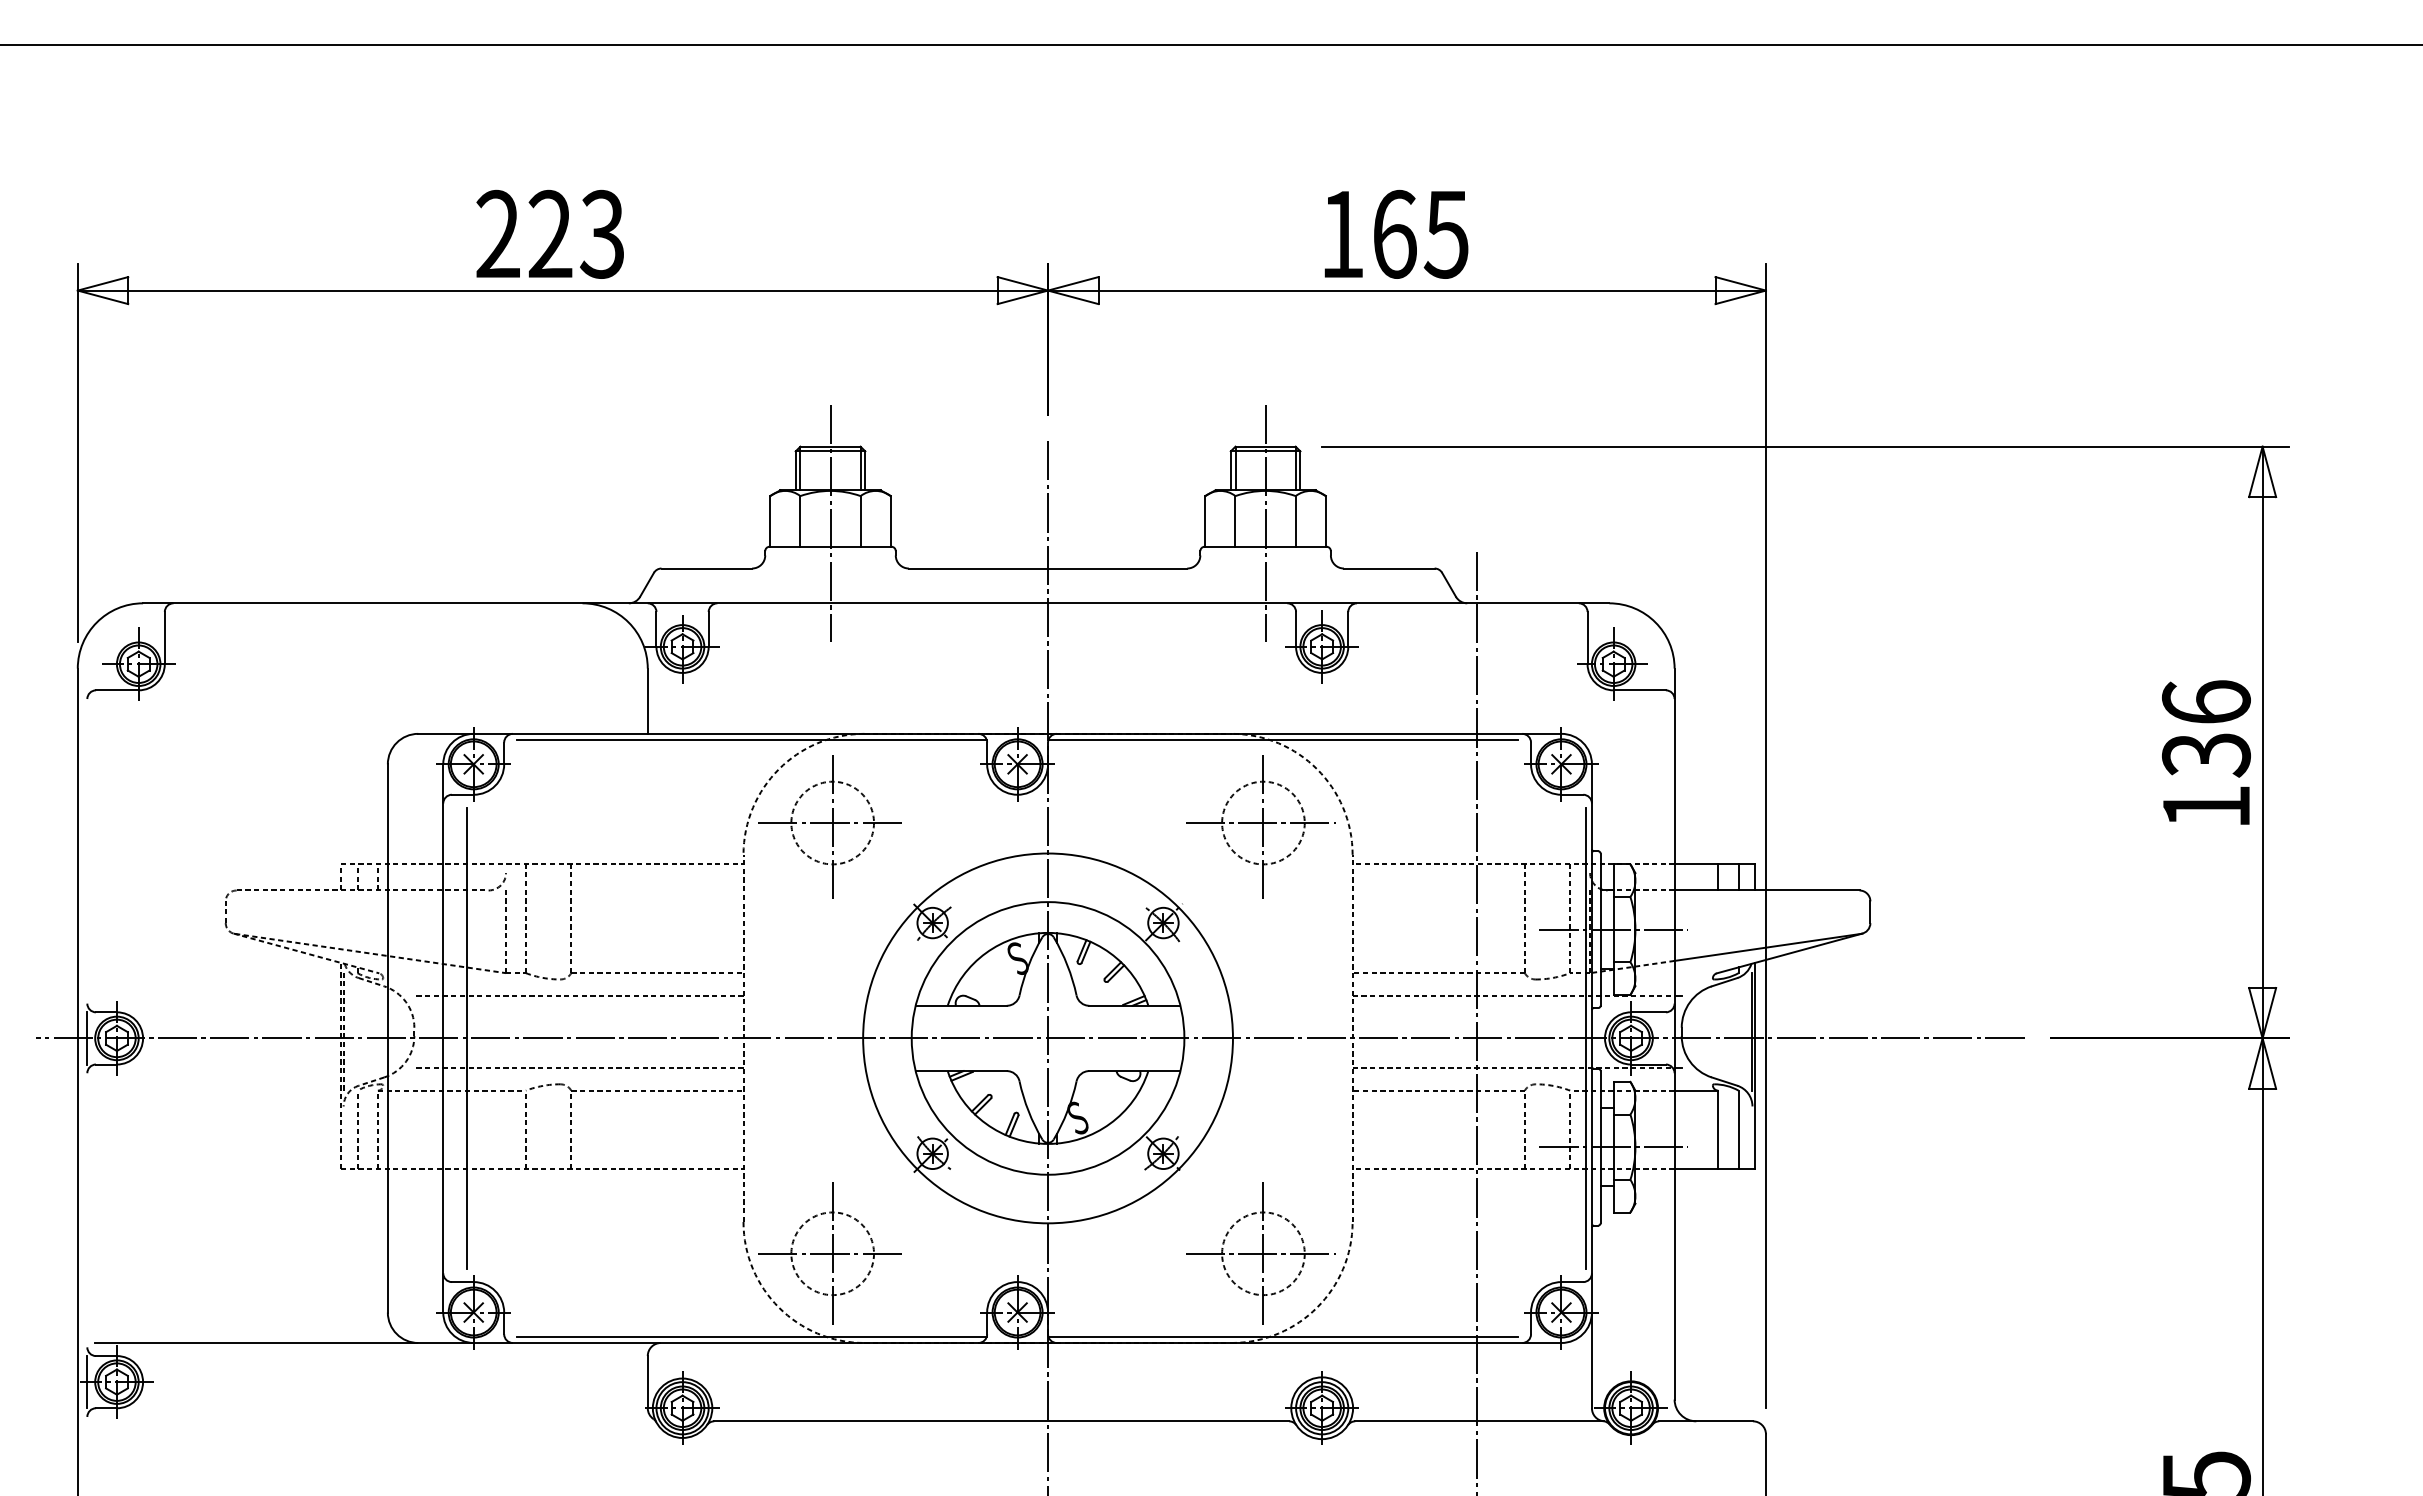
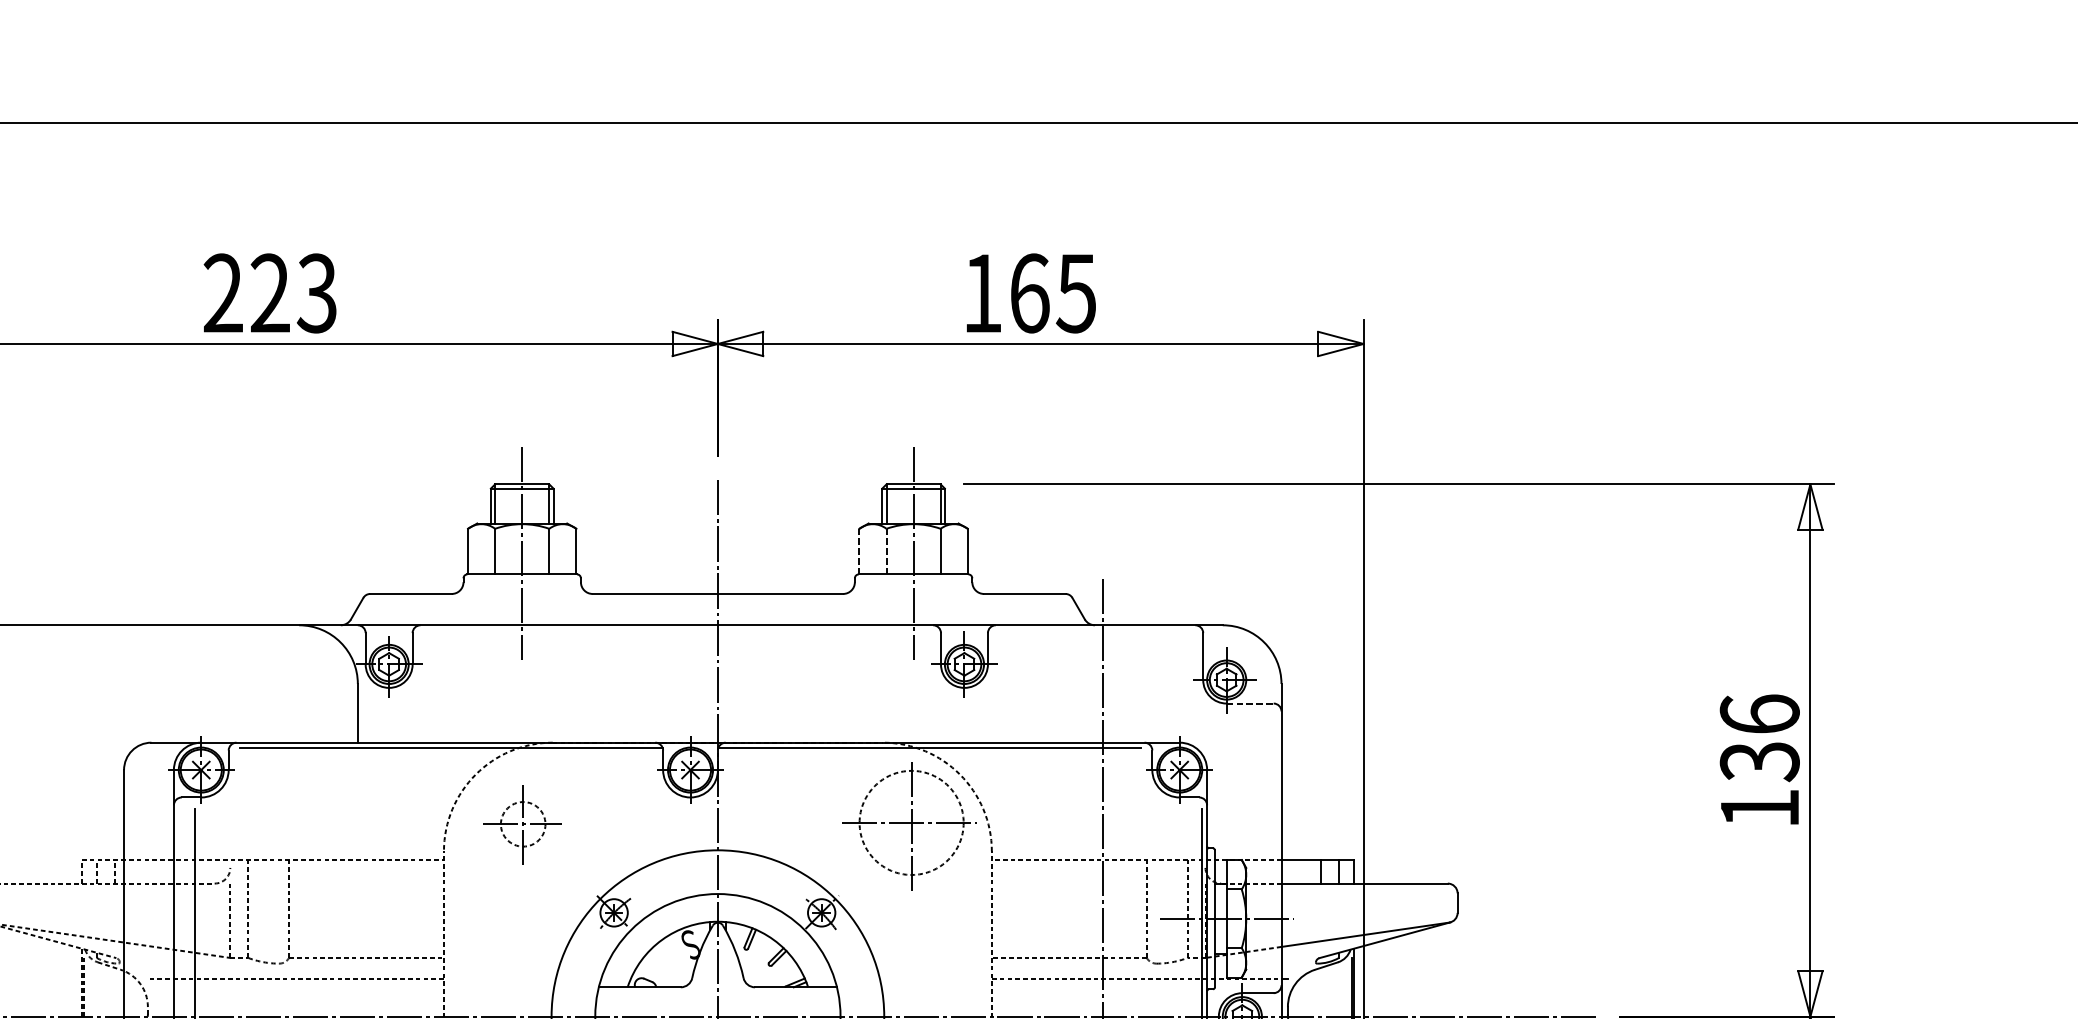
line: (1205, 520) -> (859, 550), solid -> dashed
line: (1235, 520) -> (886, 550), solid -> dashed
line: (1640, 690) -> (1250, 703), solid -> dashed
circle: (1263, 822) -> (911, 822), size x1.4
part: (829, 826) -> (521, 826), size x0.6

